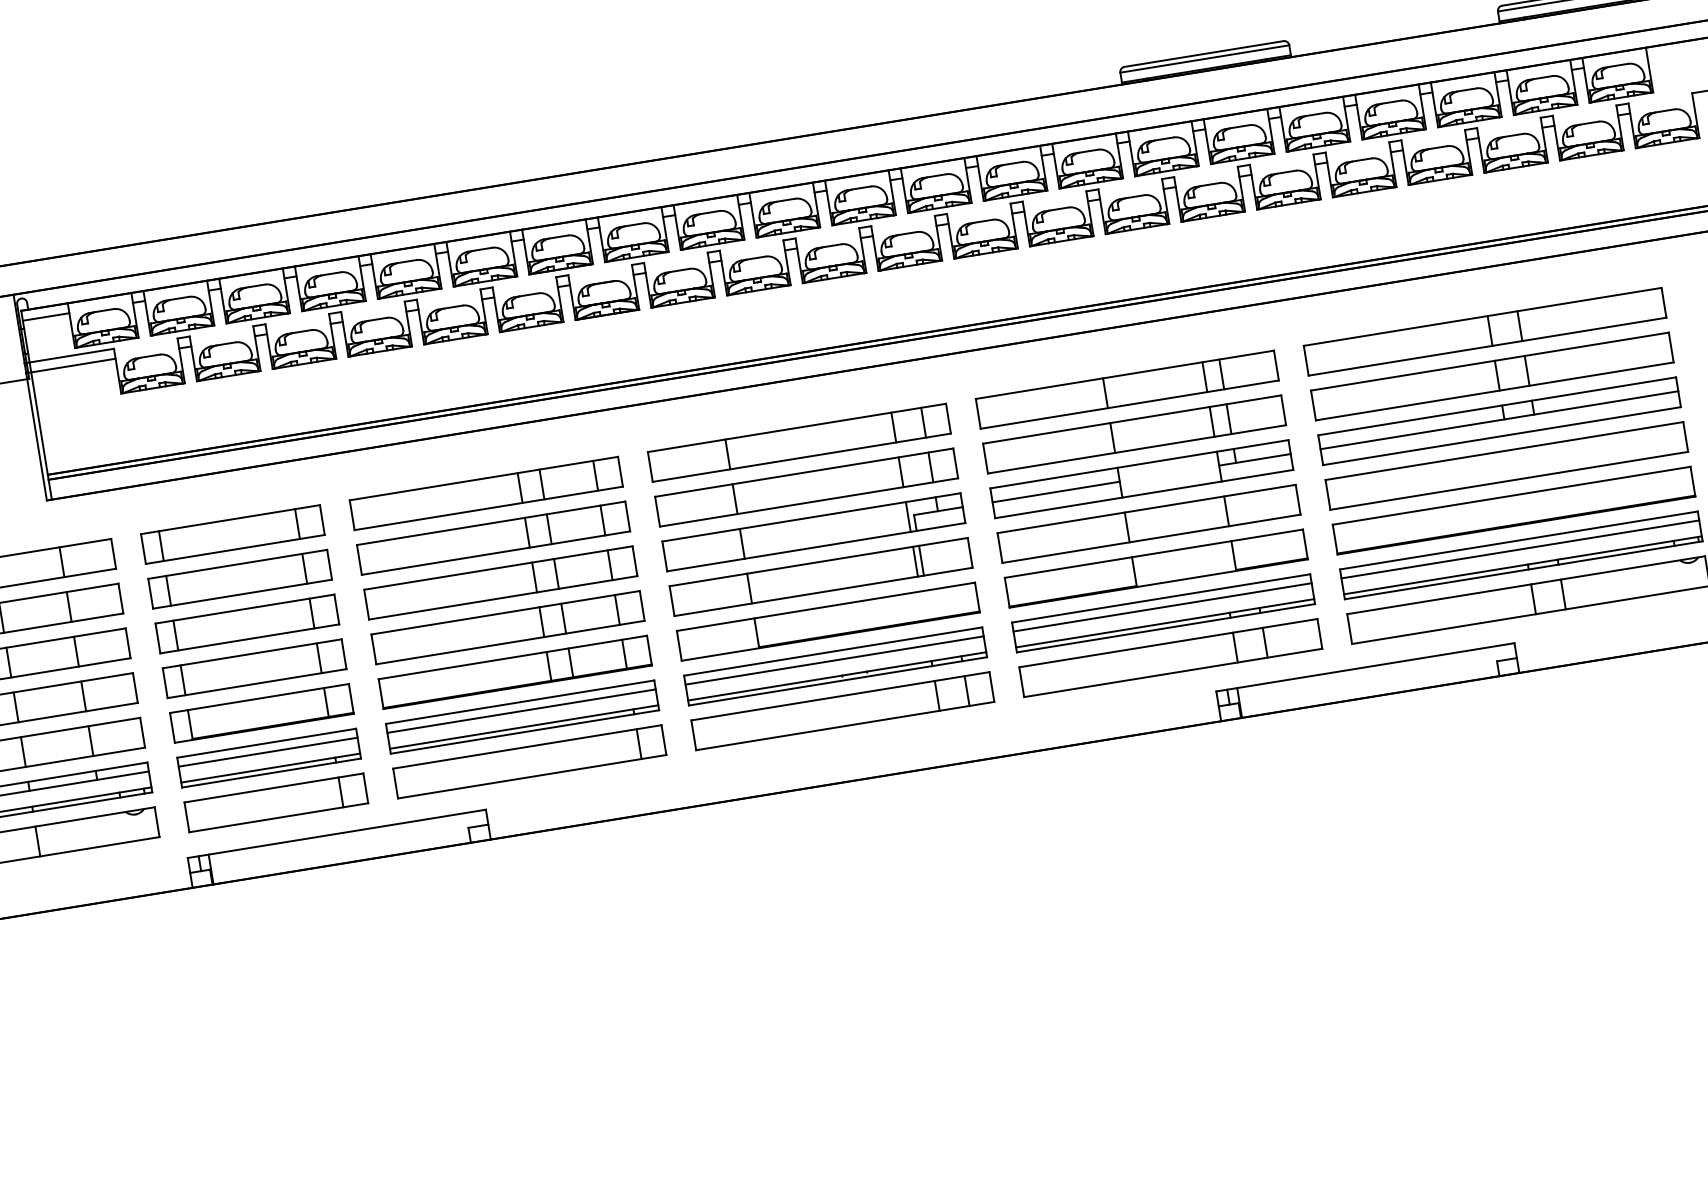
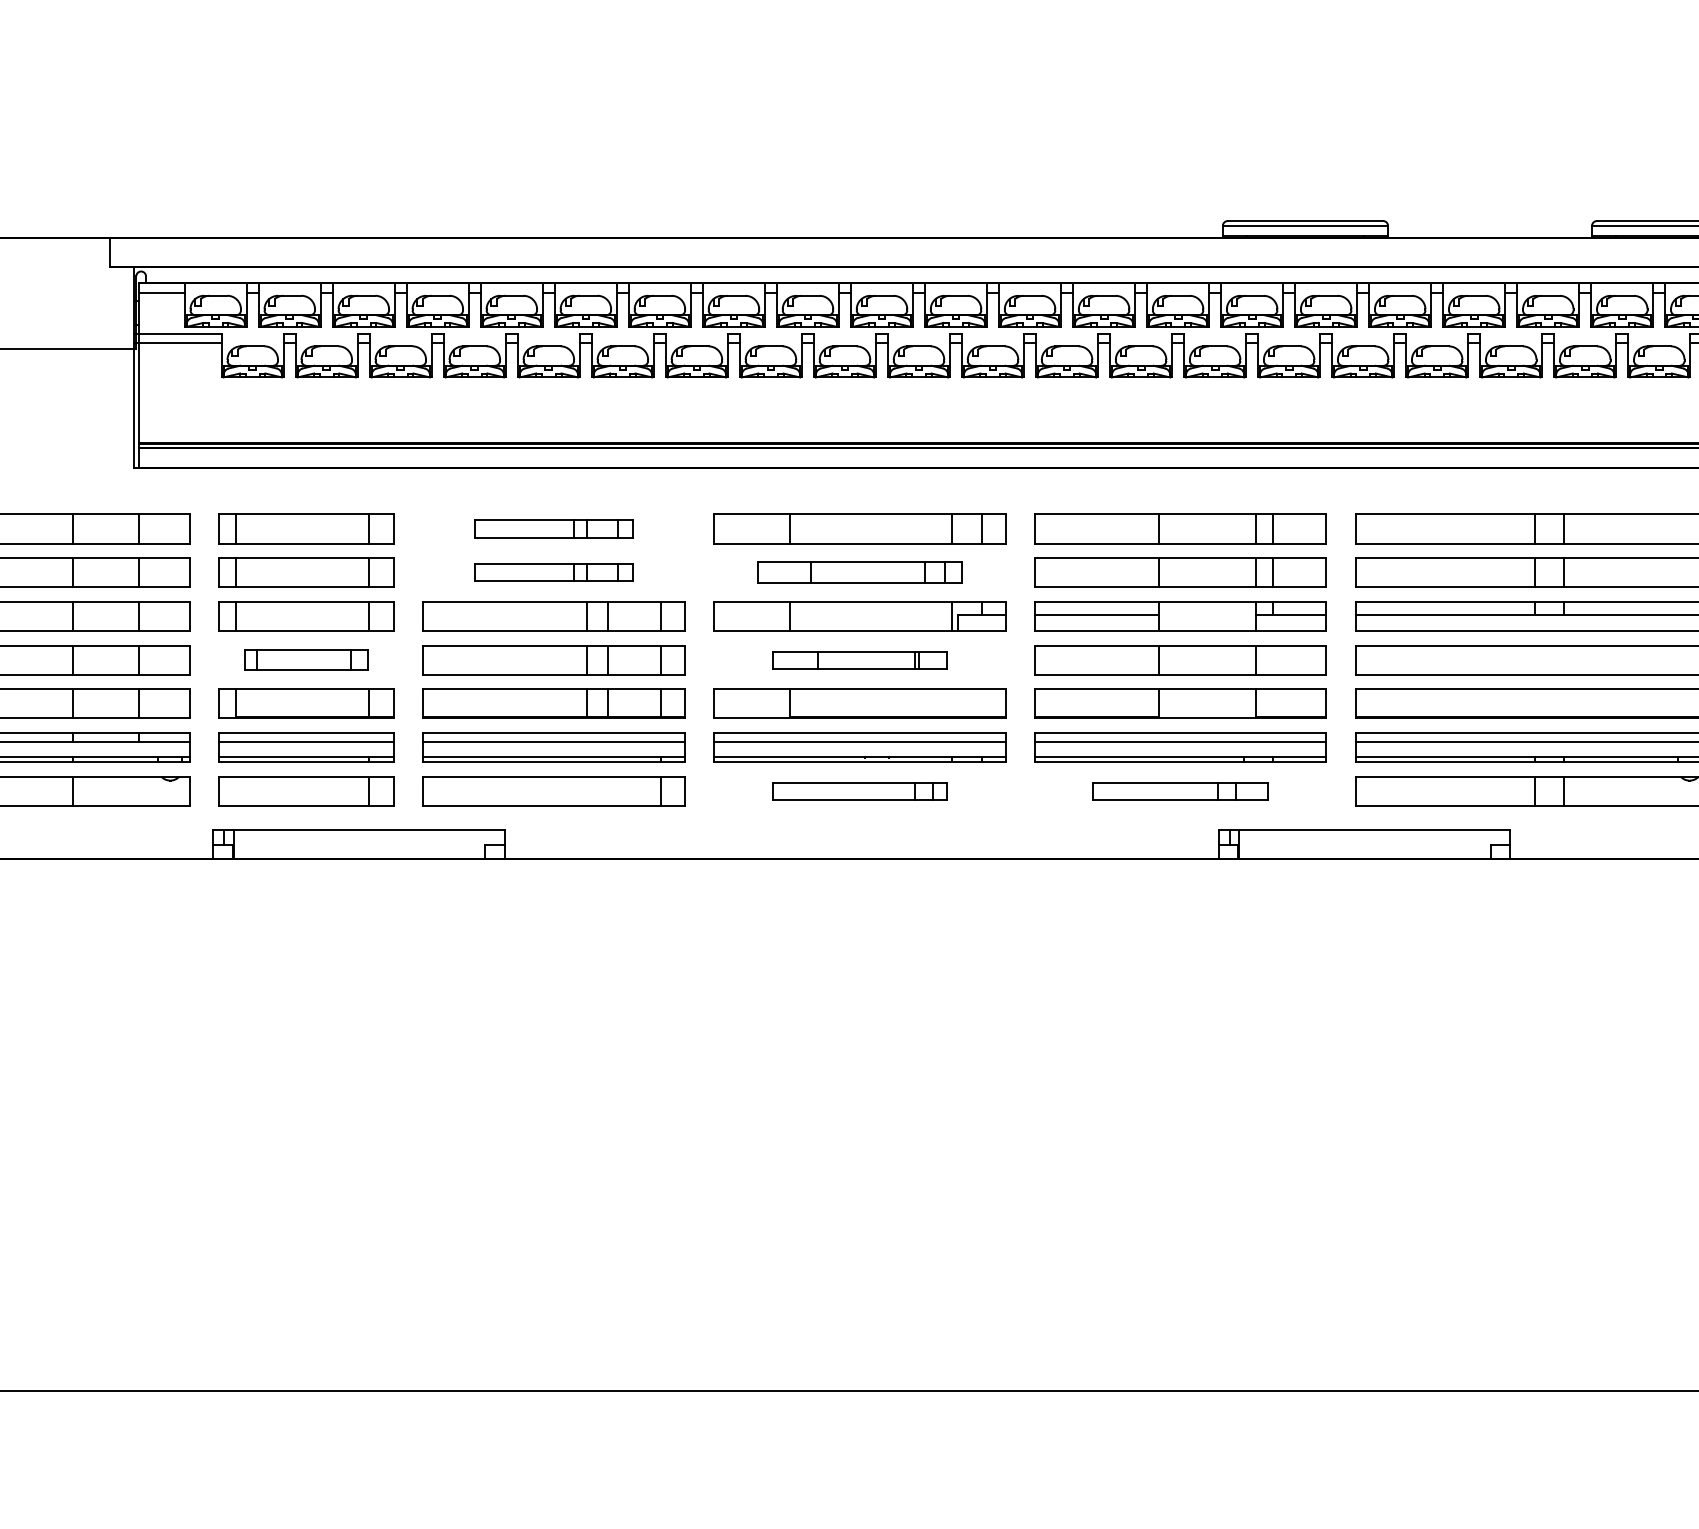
part: (806, 487) -> (859, 572), size x0.7
part: (485, 493) -> (553, 528), size x0.6
part: (493, 538) -> (553, 572), size x0.6
part: (820, 577) -> (859, 660), size x0.6
part: (1170, 658) -> (1180, 791), size x0.6
part: (254, 669) -> (306, 660), size x0.7
part: (842, 711) -> (859, 791), size x0.6

